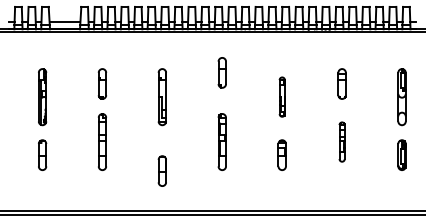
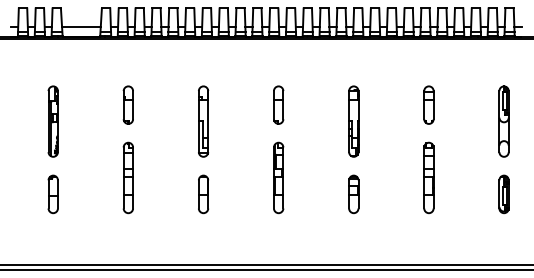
part: (222, 72) -> (278, 104), moved
part: (281, 97) -> (353, 121), size x1.43
part: (341, 141) -> (428, 177), size x1.43
part: (162, 171) -> (203, 194), moved

